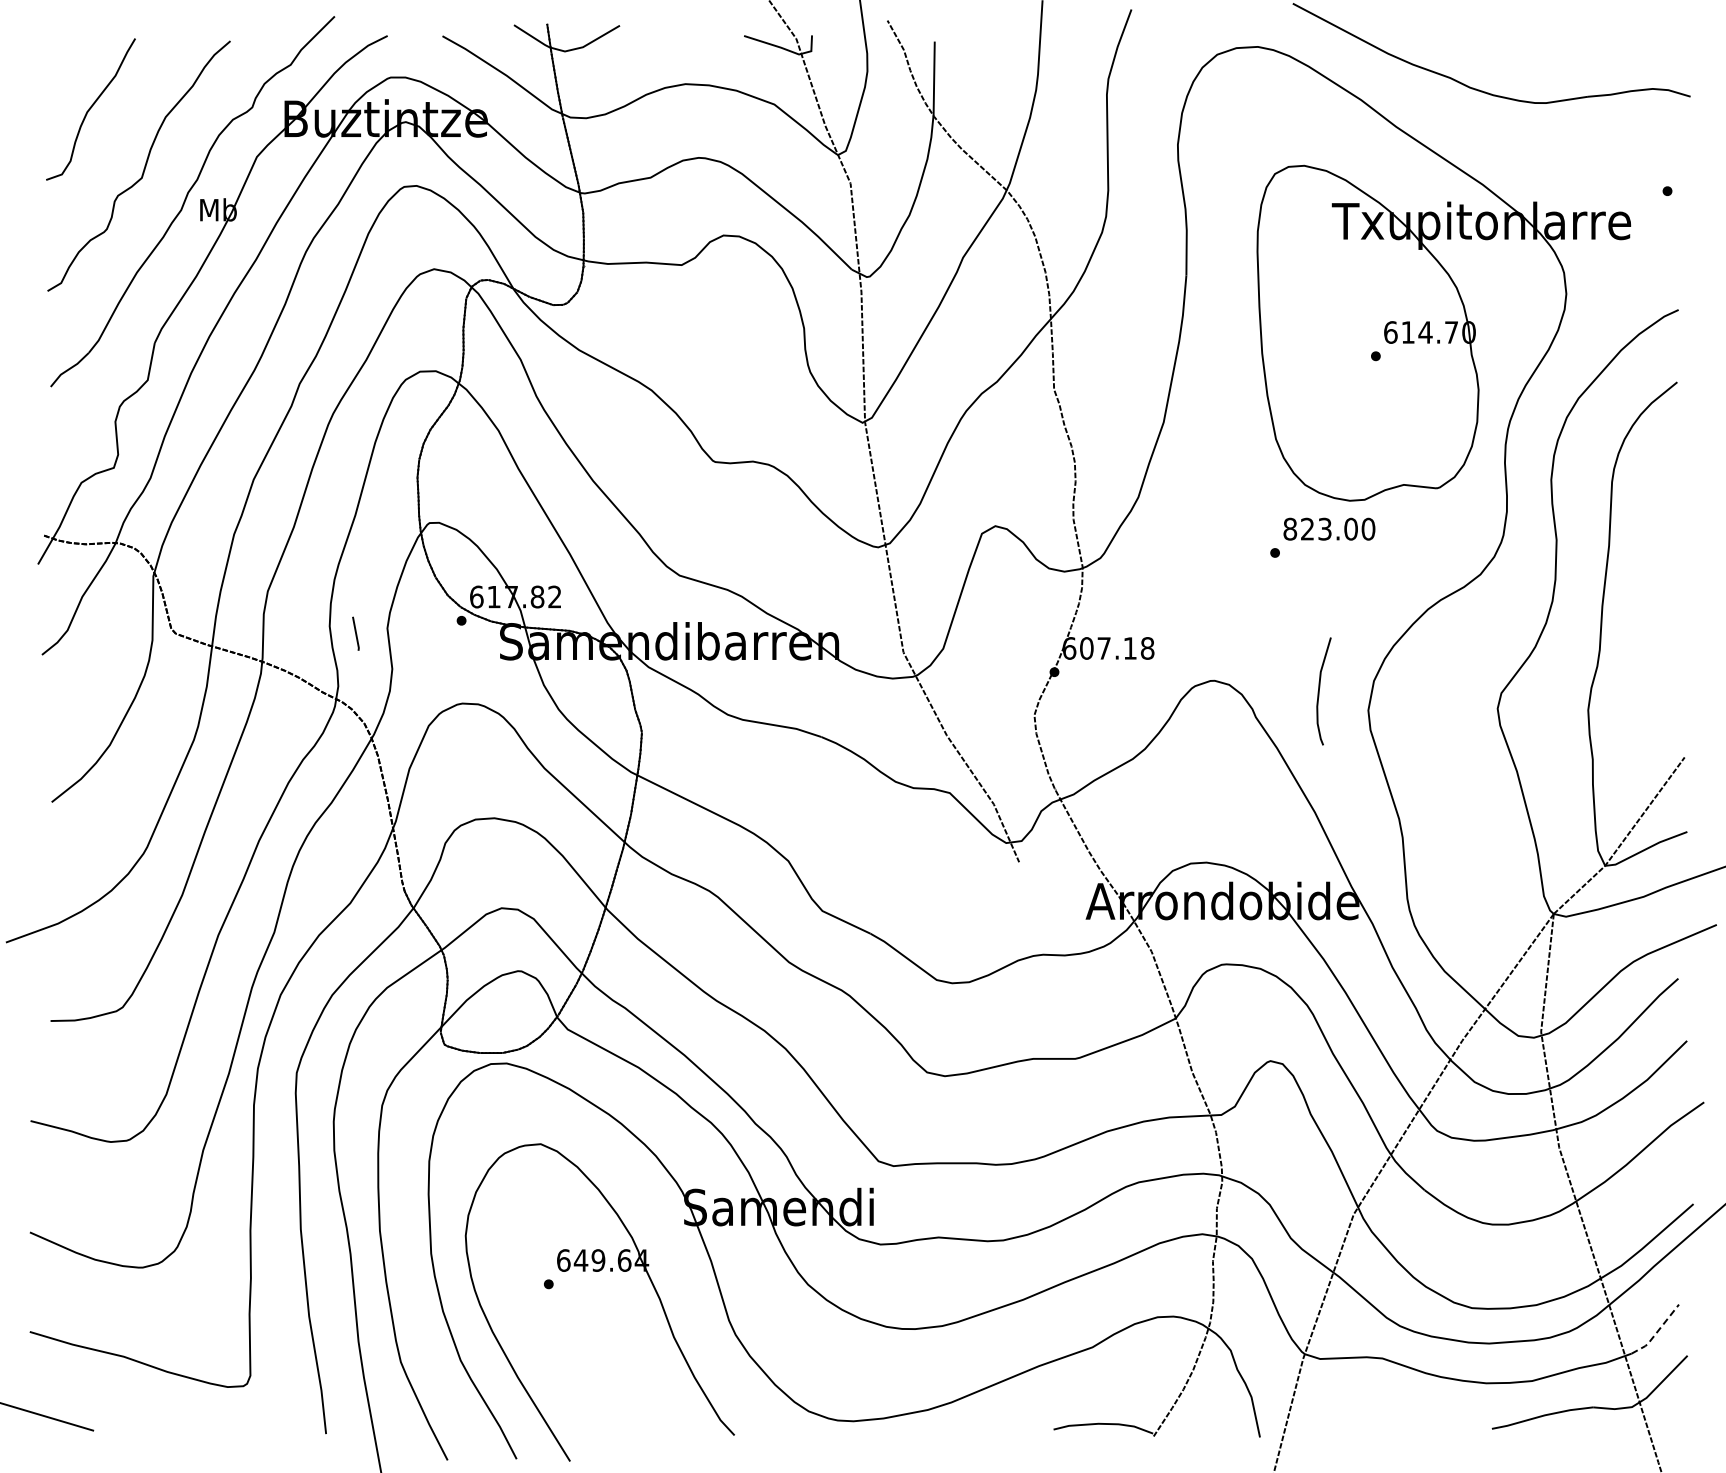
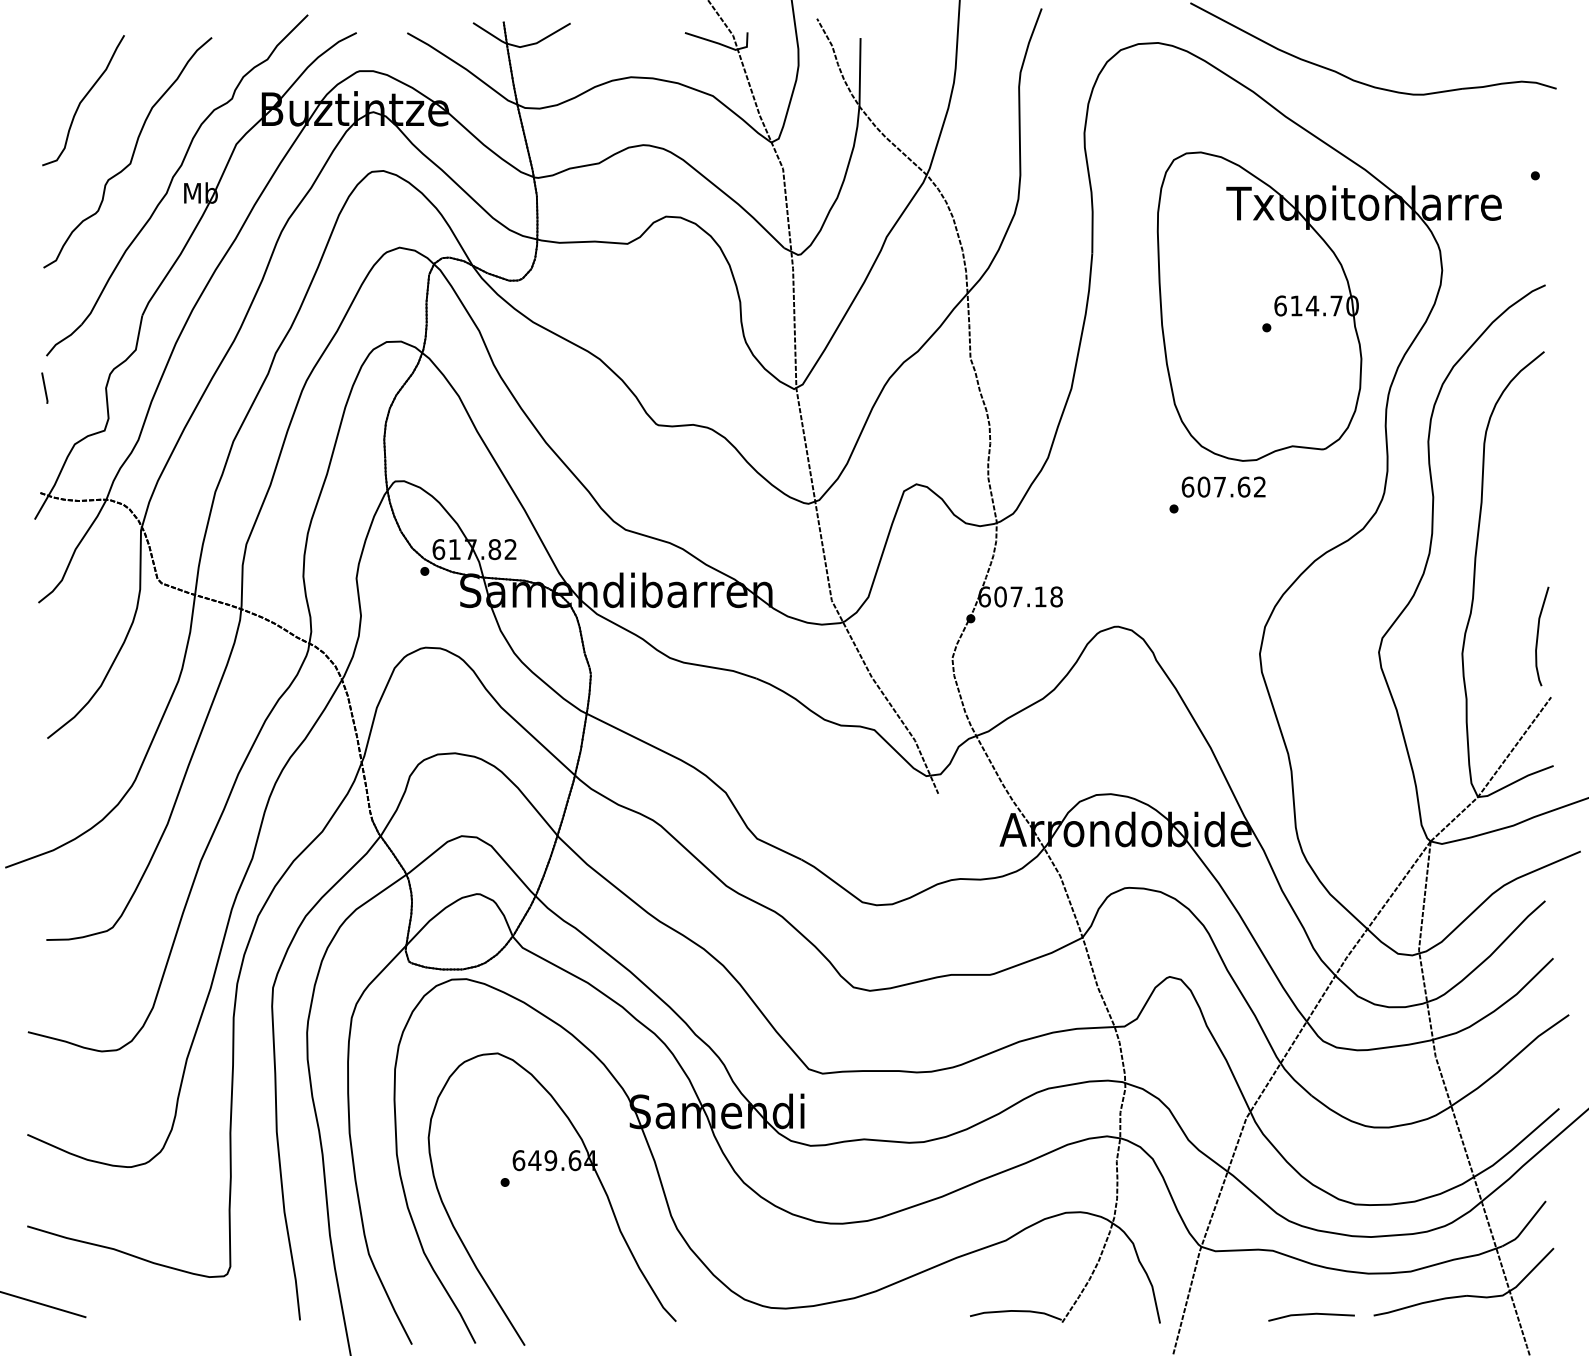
text: (1329, 528) -> (1224, 486), 823.00 -> 607.62
line: (355, 633) -> (44, 387), moved
curve: (1319, 691) -> (1538, 636), moved
line: (1657, 1332) -> (1526, 1226), dashed -> solid
line: (1424, 1428) -> (1311, 1315), added

